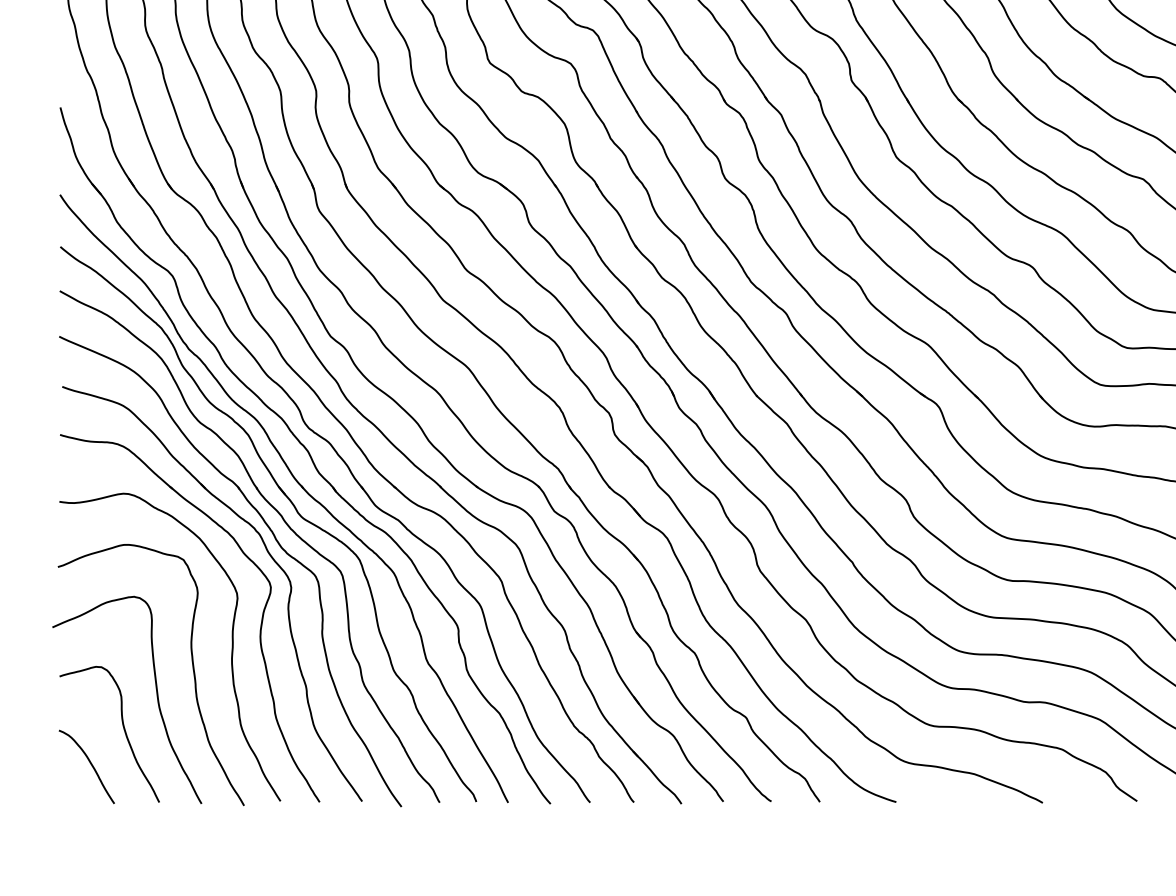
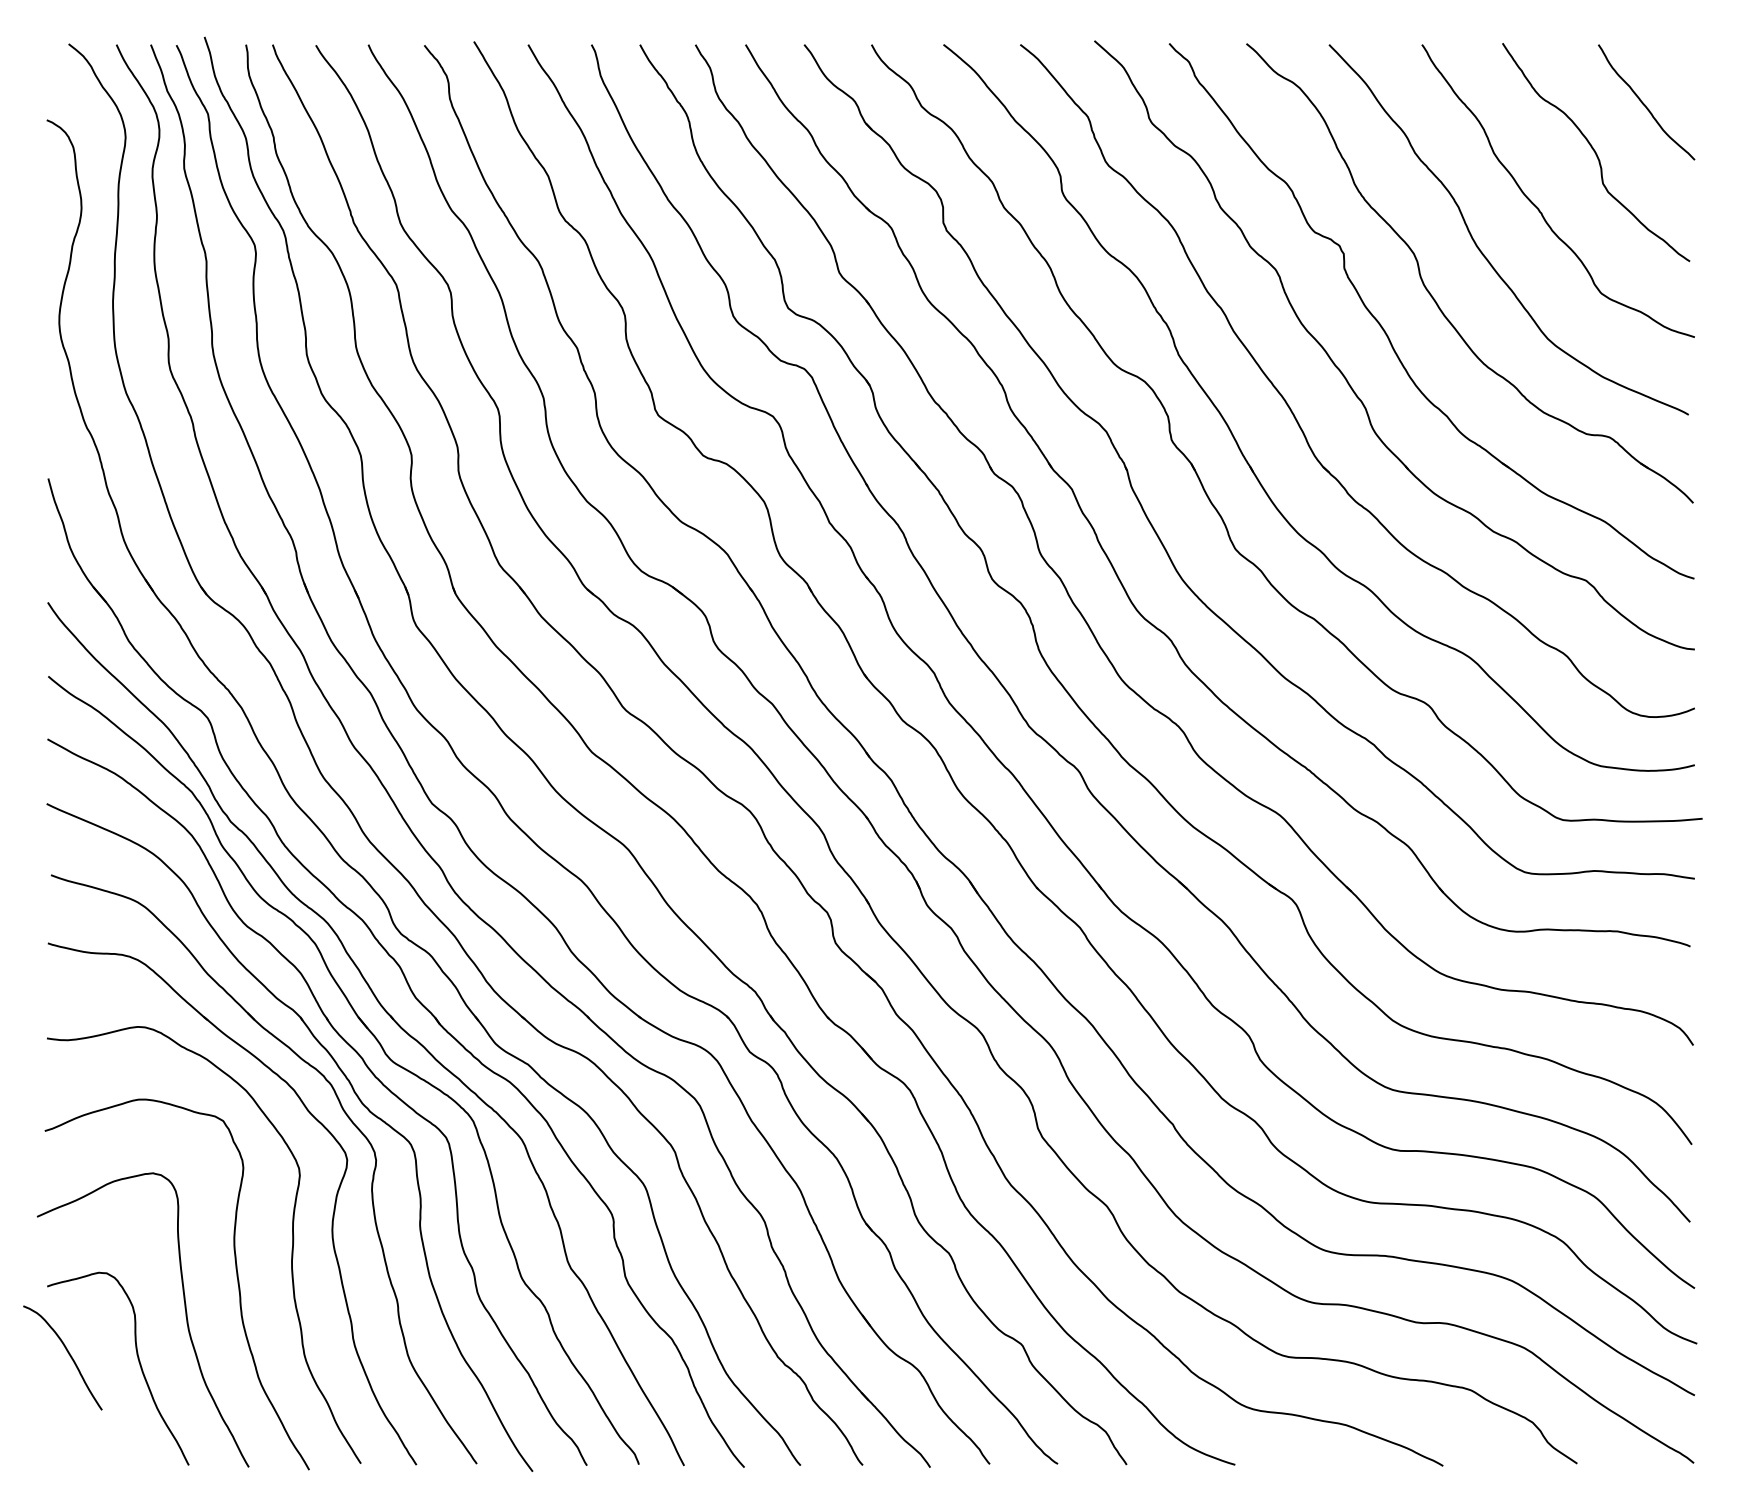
curve: (90, 764) -> (68, 1354), moved

